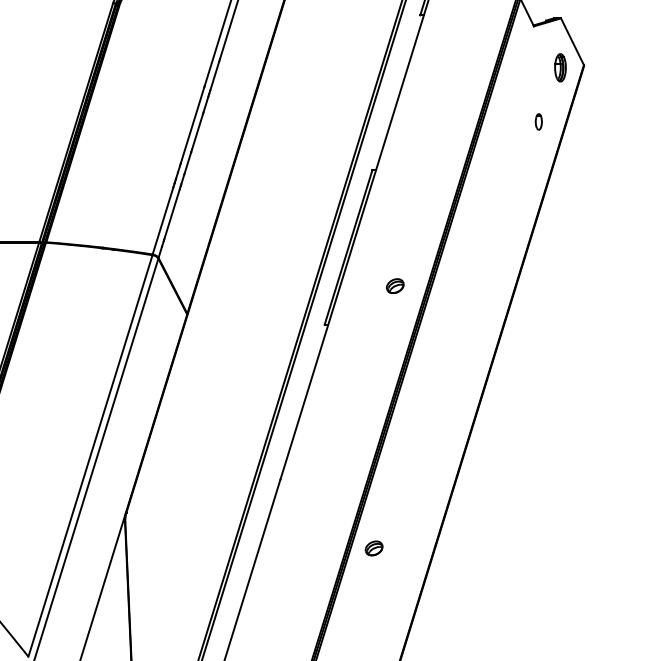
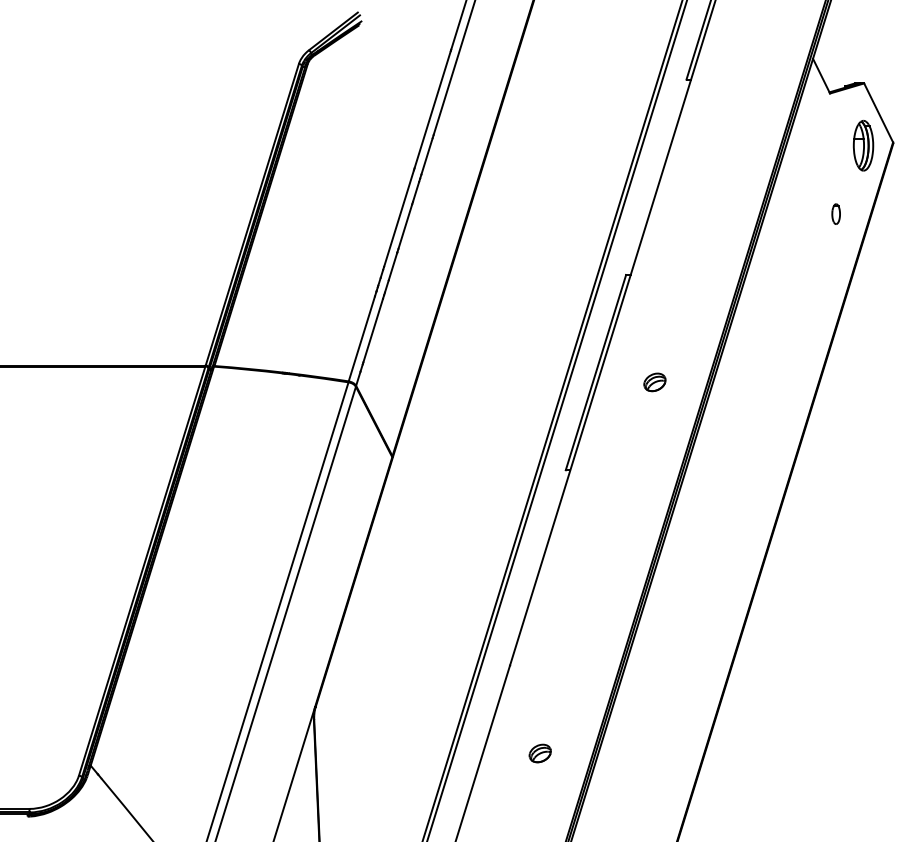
part: (560, 67) -> (863, 145), size x1.43
part: (394, 286) -> (654, 382), moved
part: (373, 548) -> (539, 753), moved

